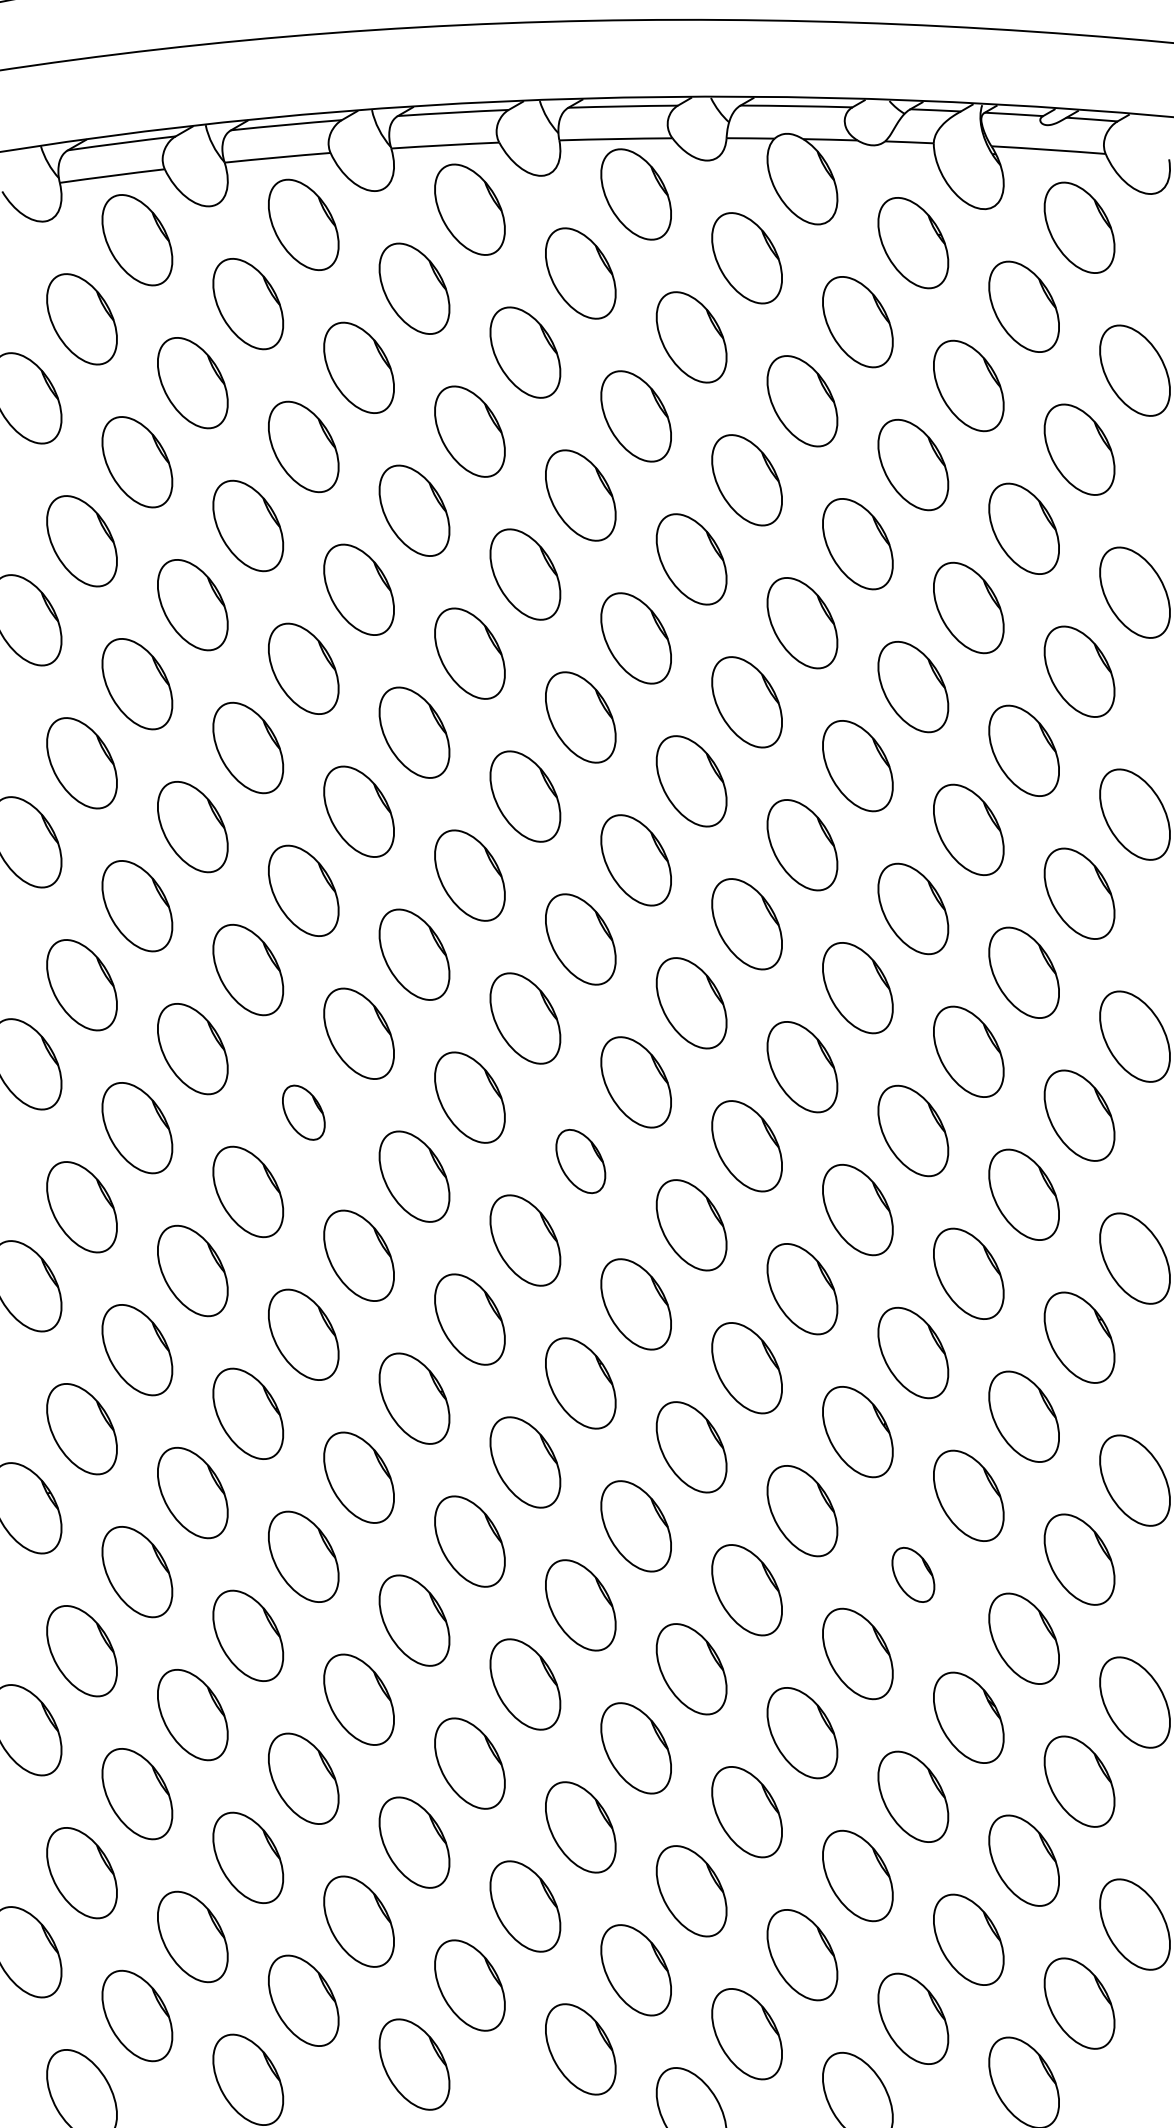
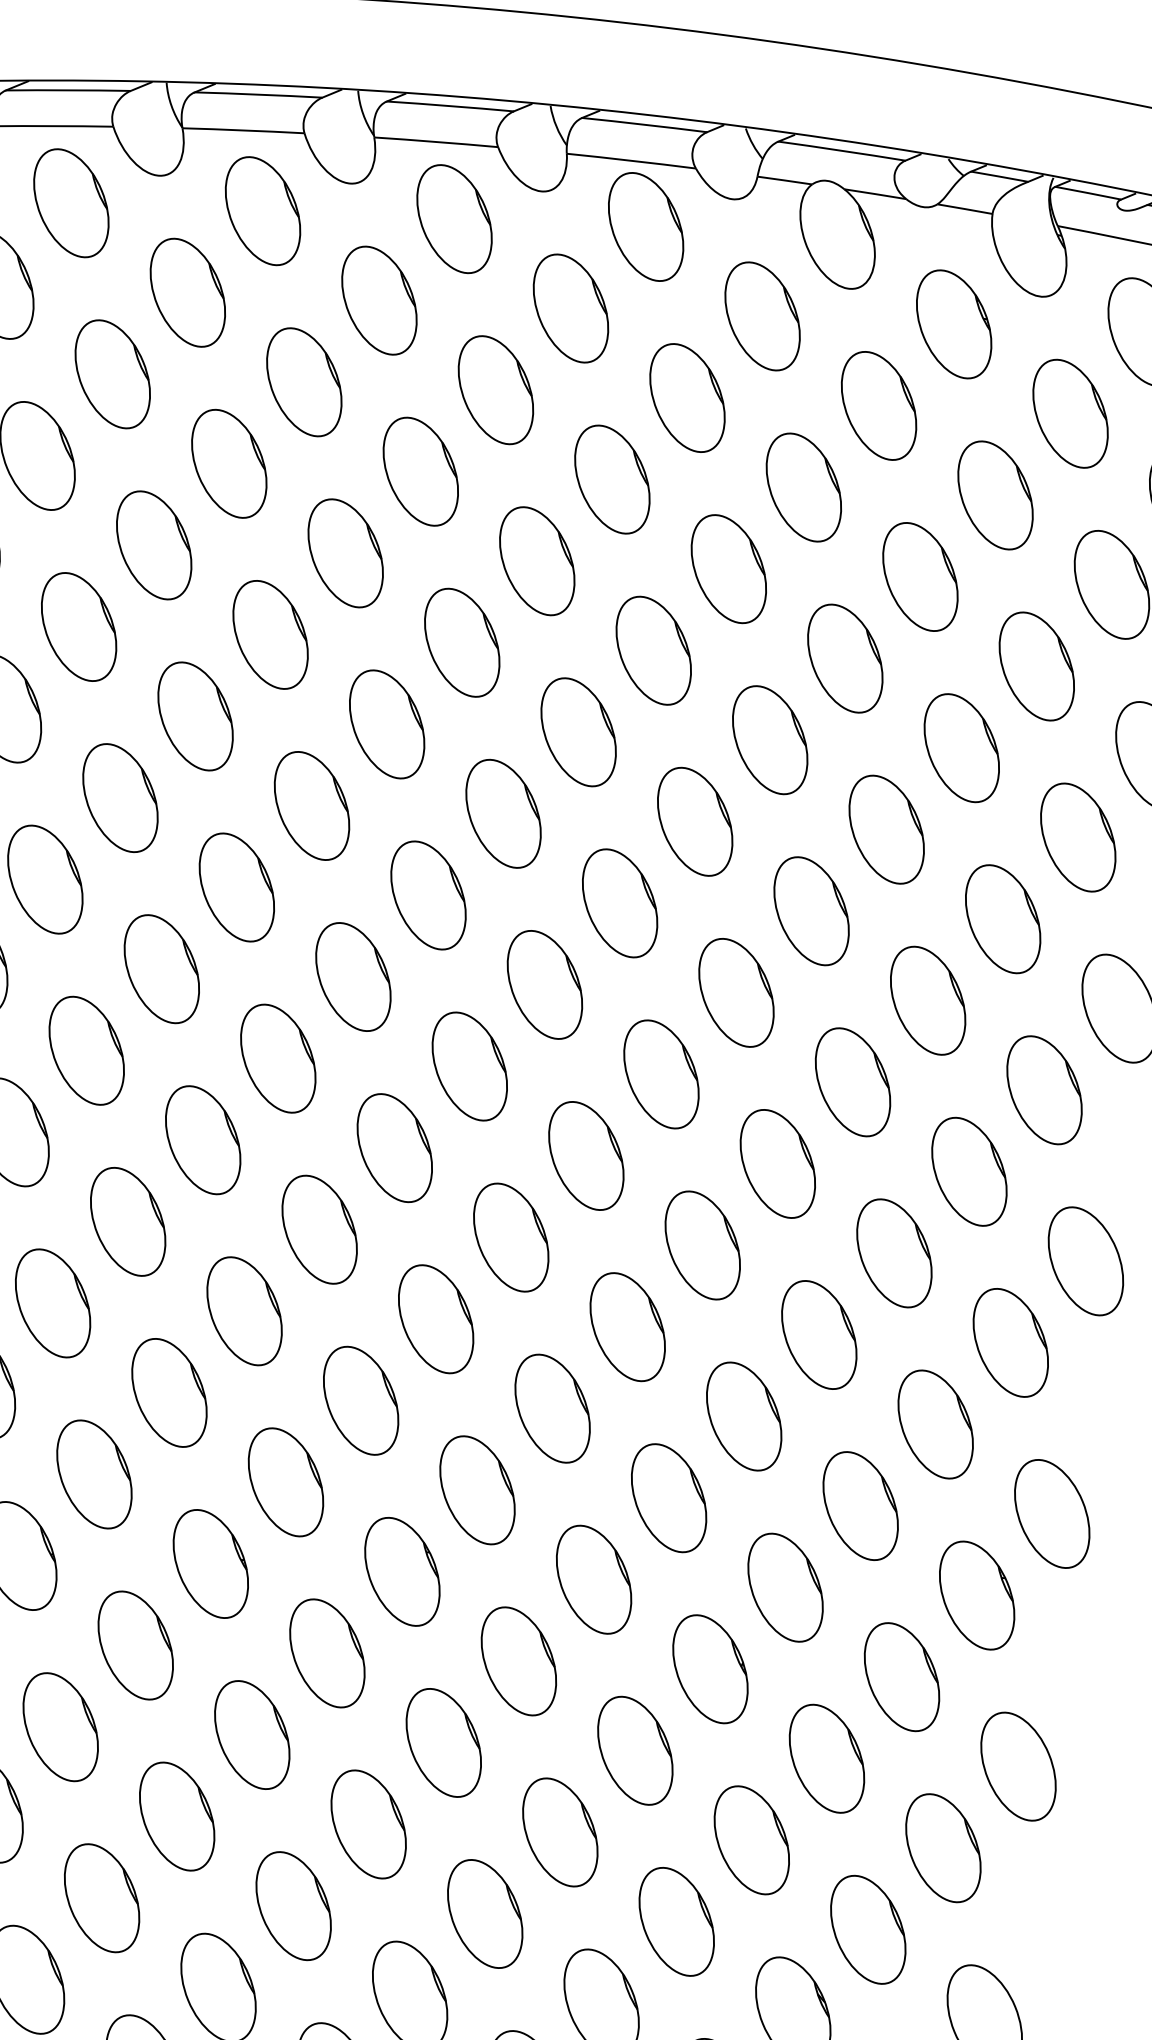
part: (303, 1112) -> (127, 1221), size x1.67
part: (580, 1161) -> (435, 1319), size x1.43
part: (913, 1574) -> (752, 1839), size x1.67

